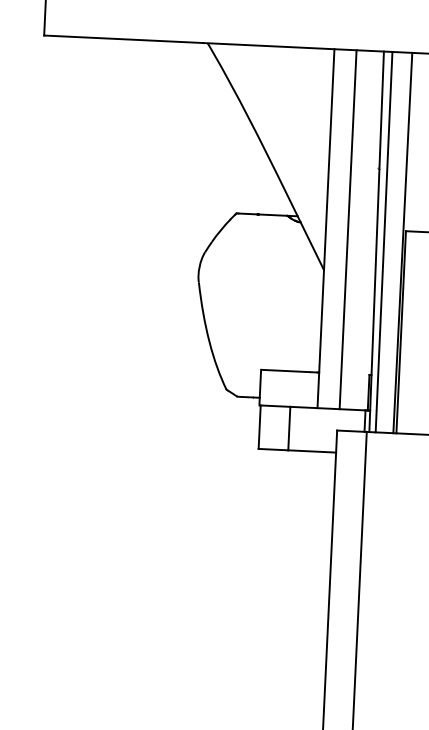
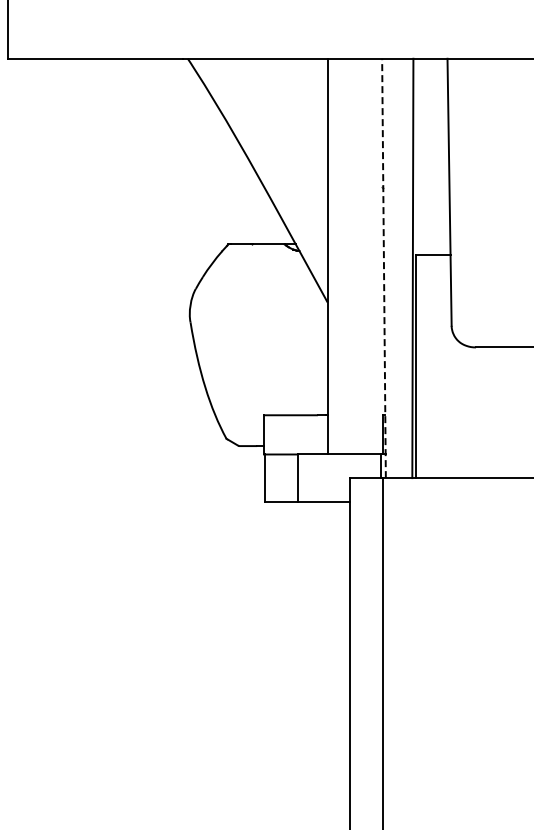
line: (347, 229) -> (351, 256), removed
line: (377, 241) -> (384, 268), solid -> dashed
line: (383, 242) -> (391, 268), removed

